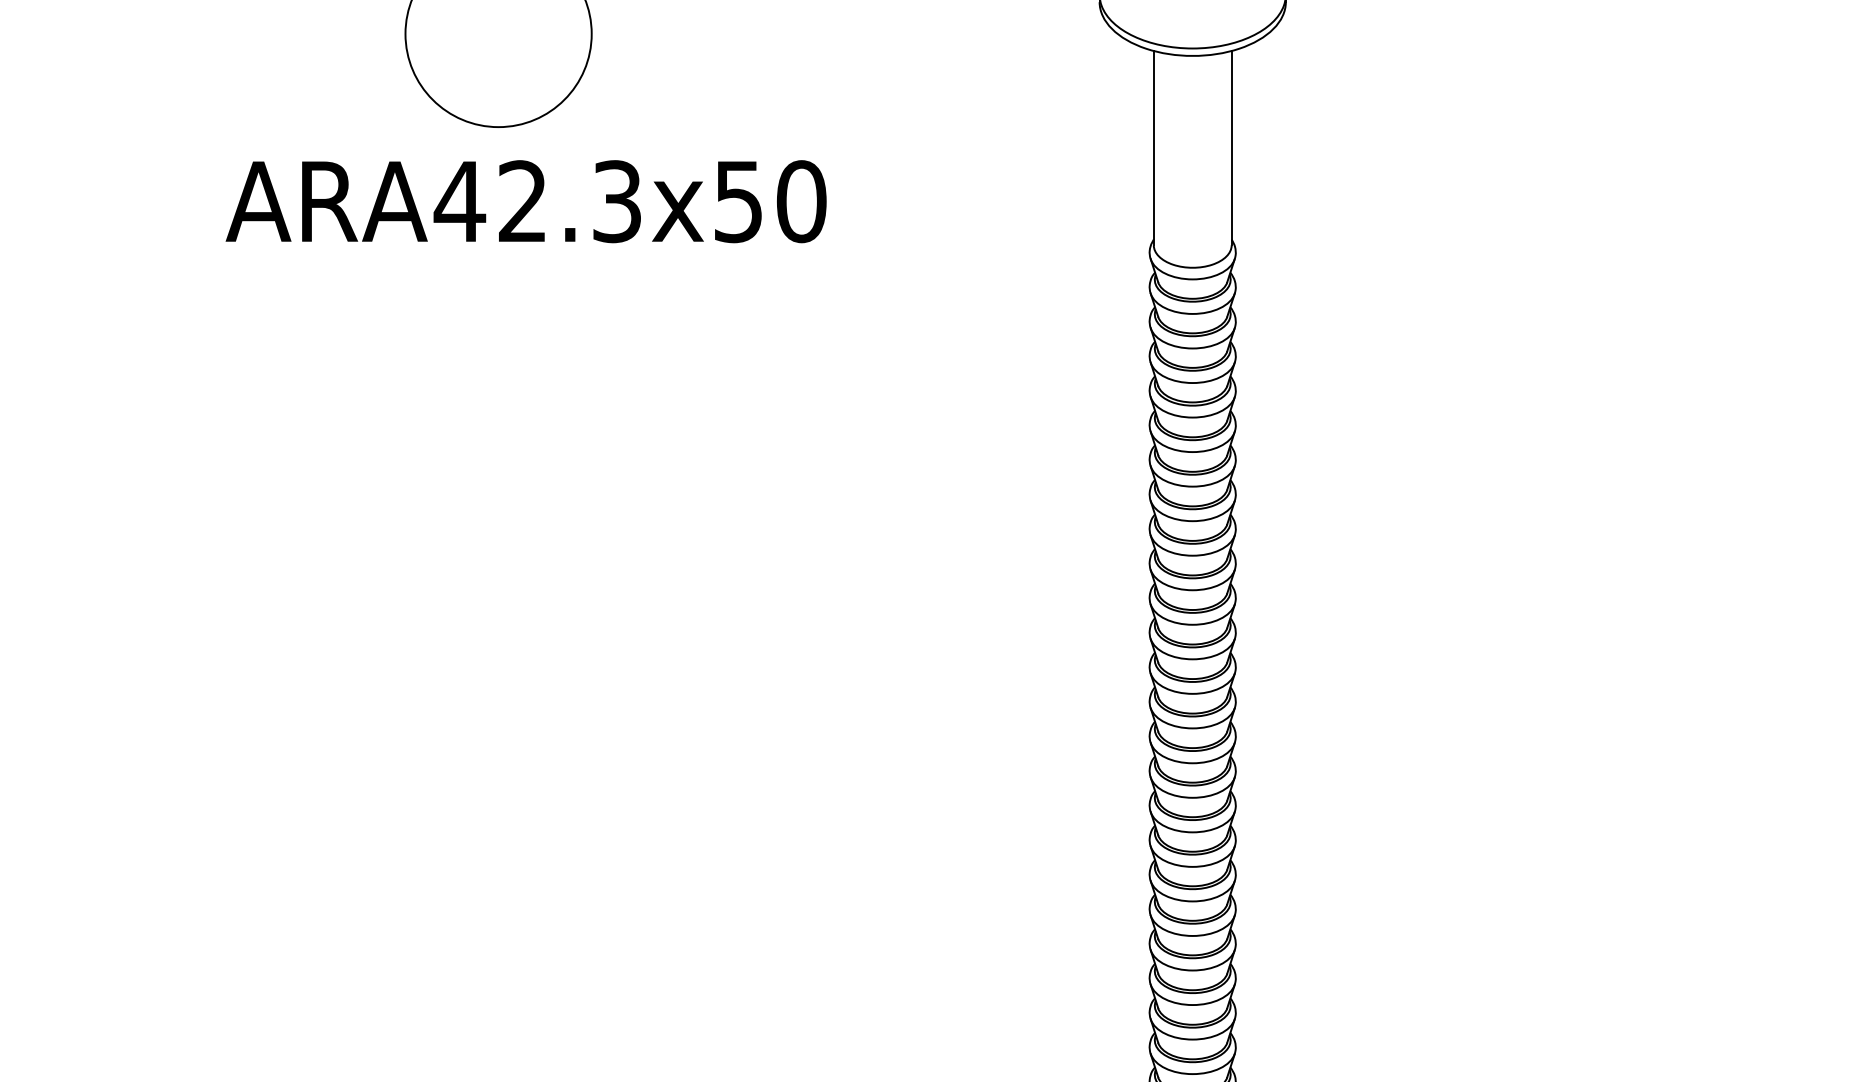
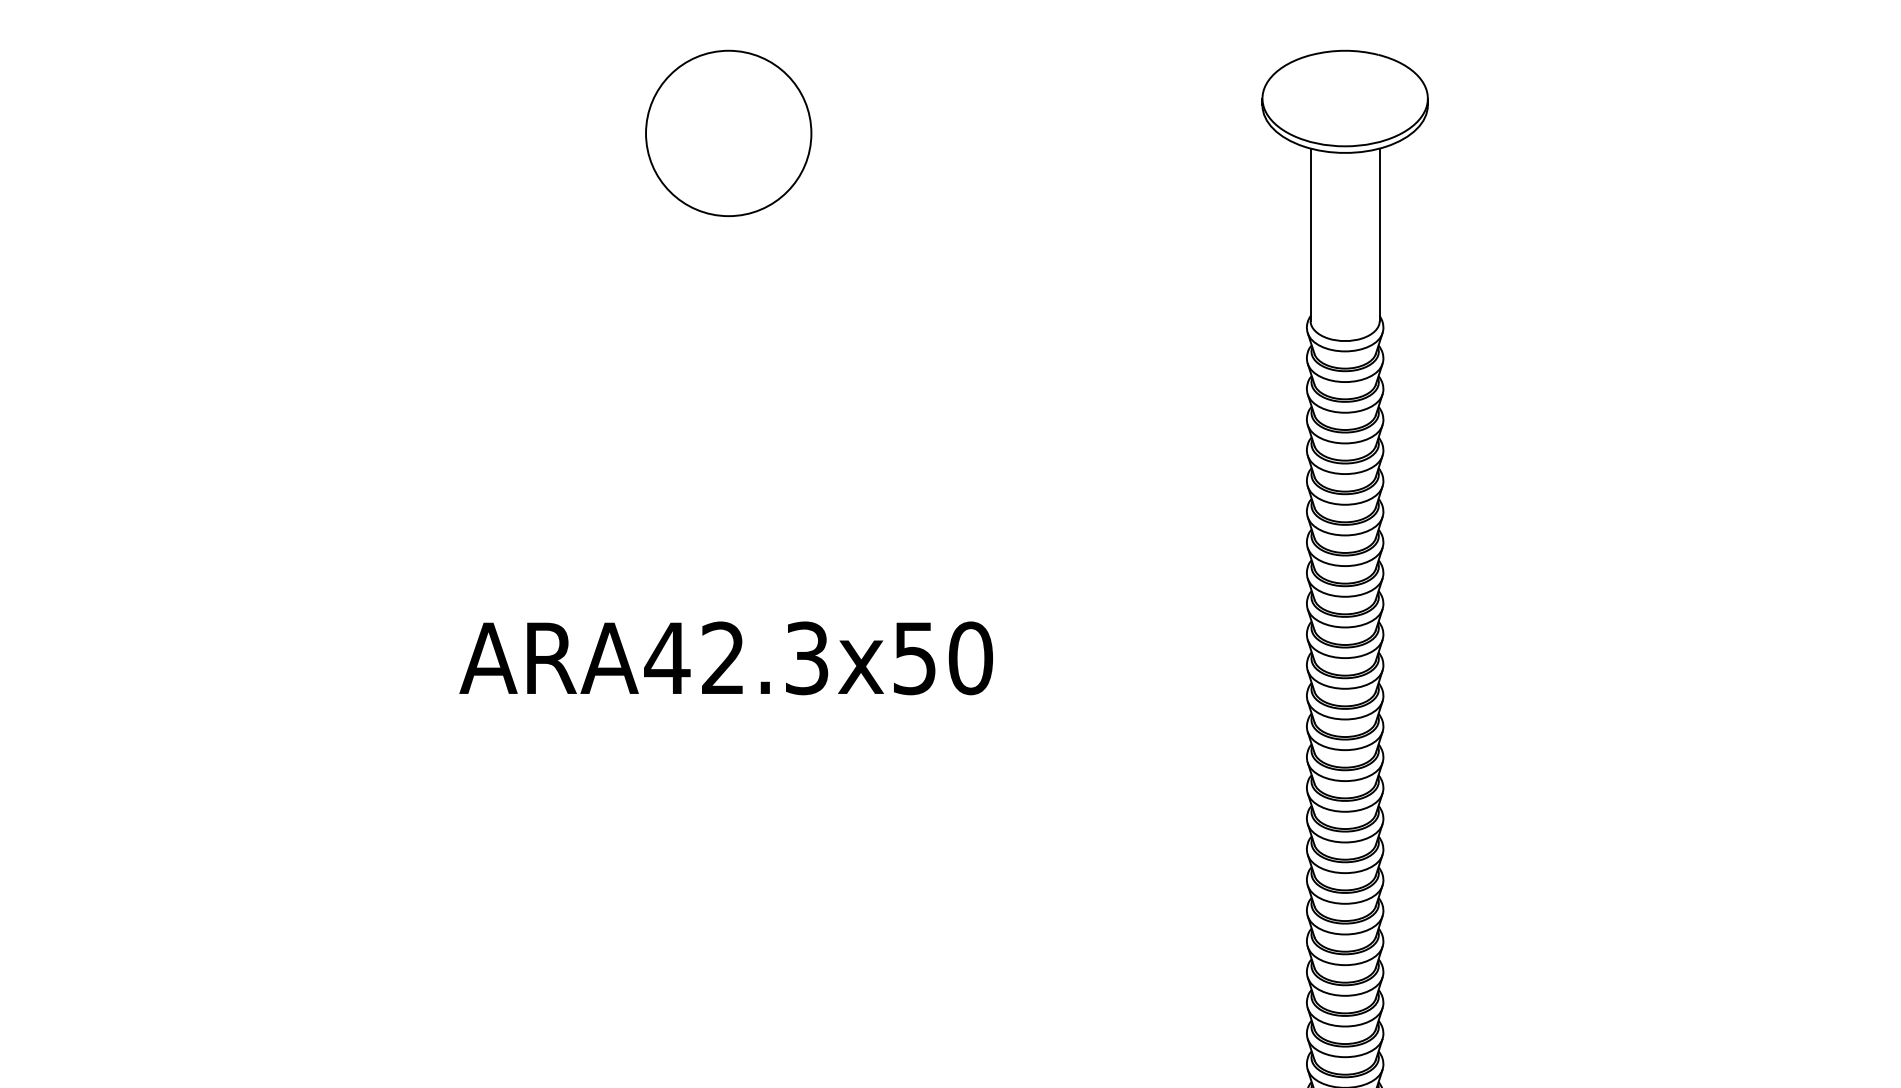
text: (525, 201) -> (725, 658), moved

